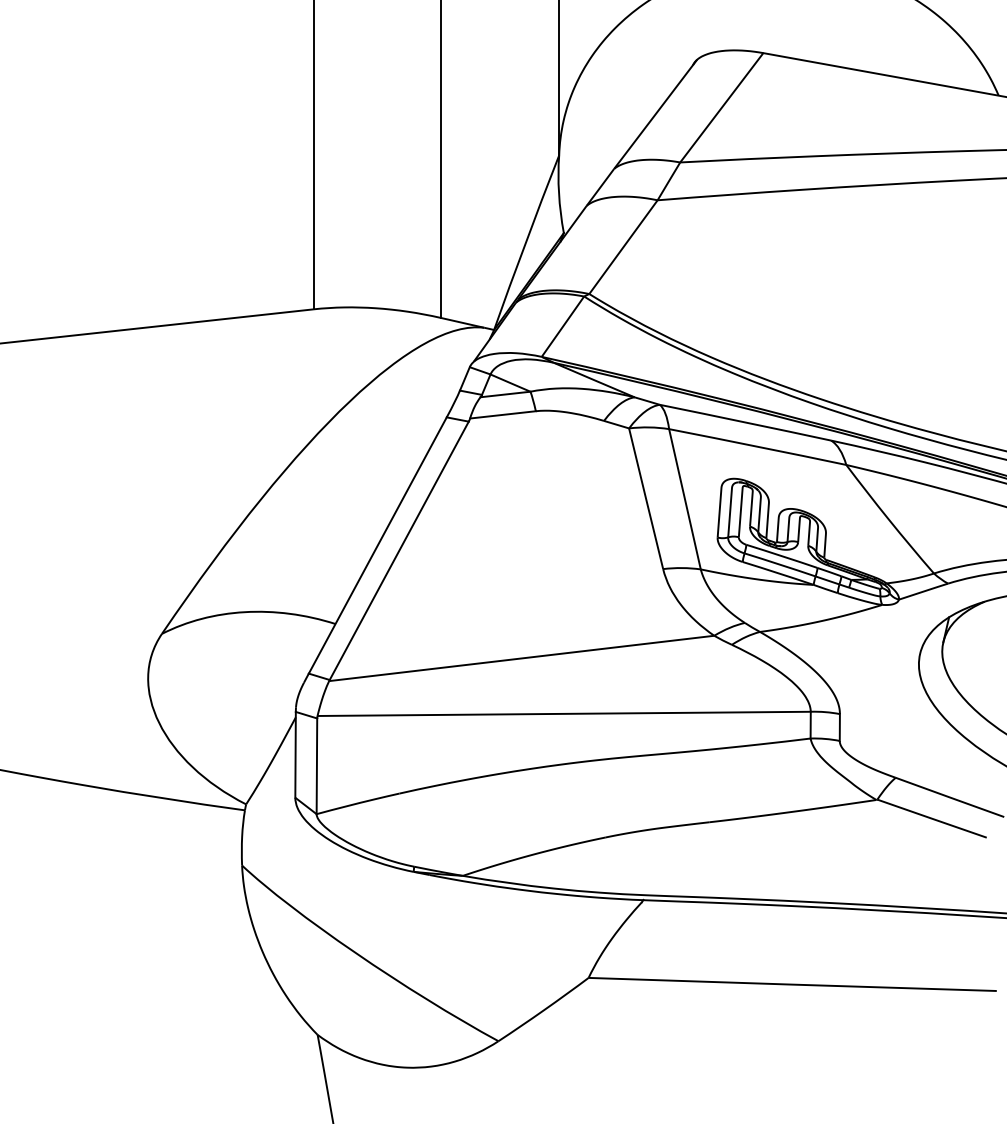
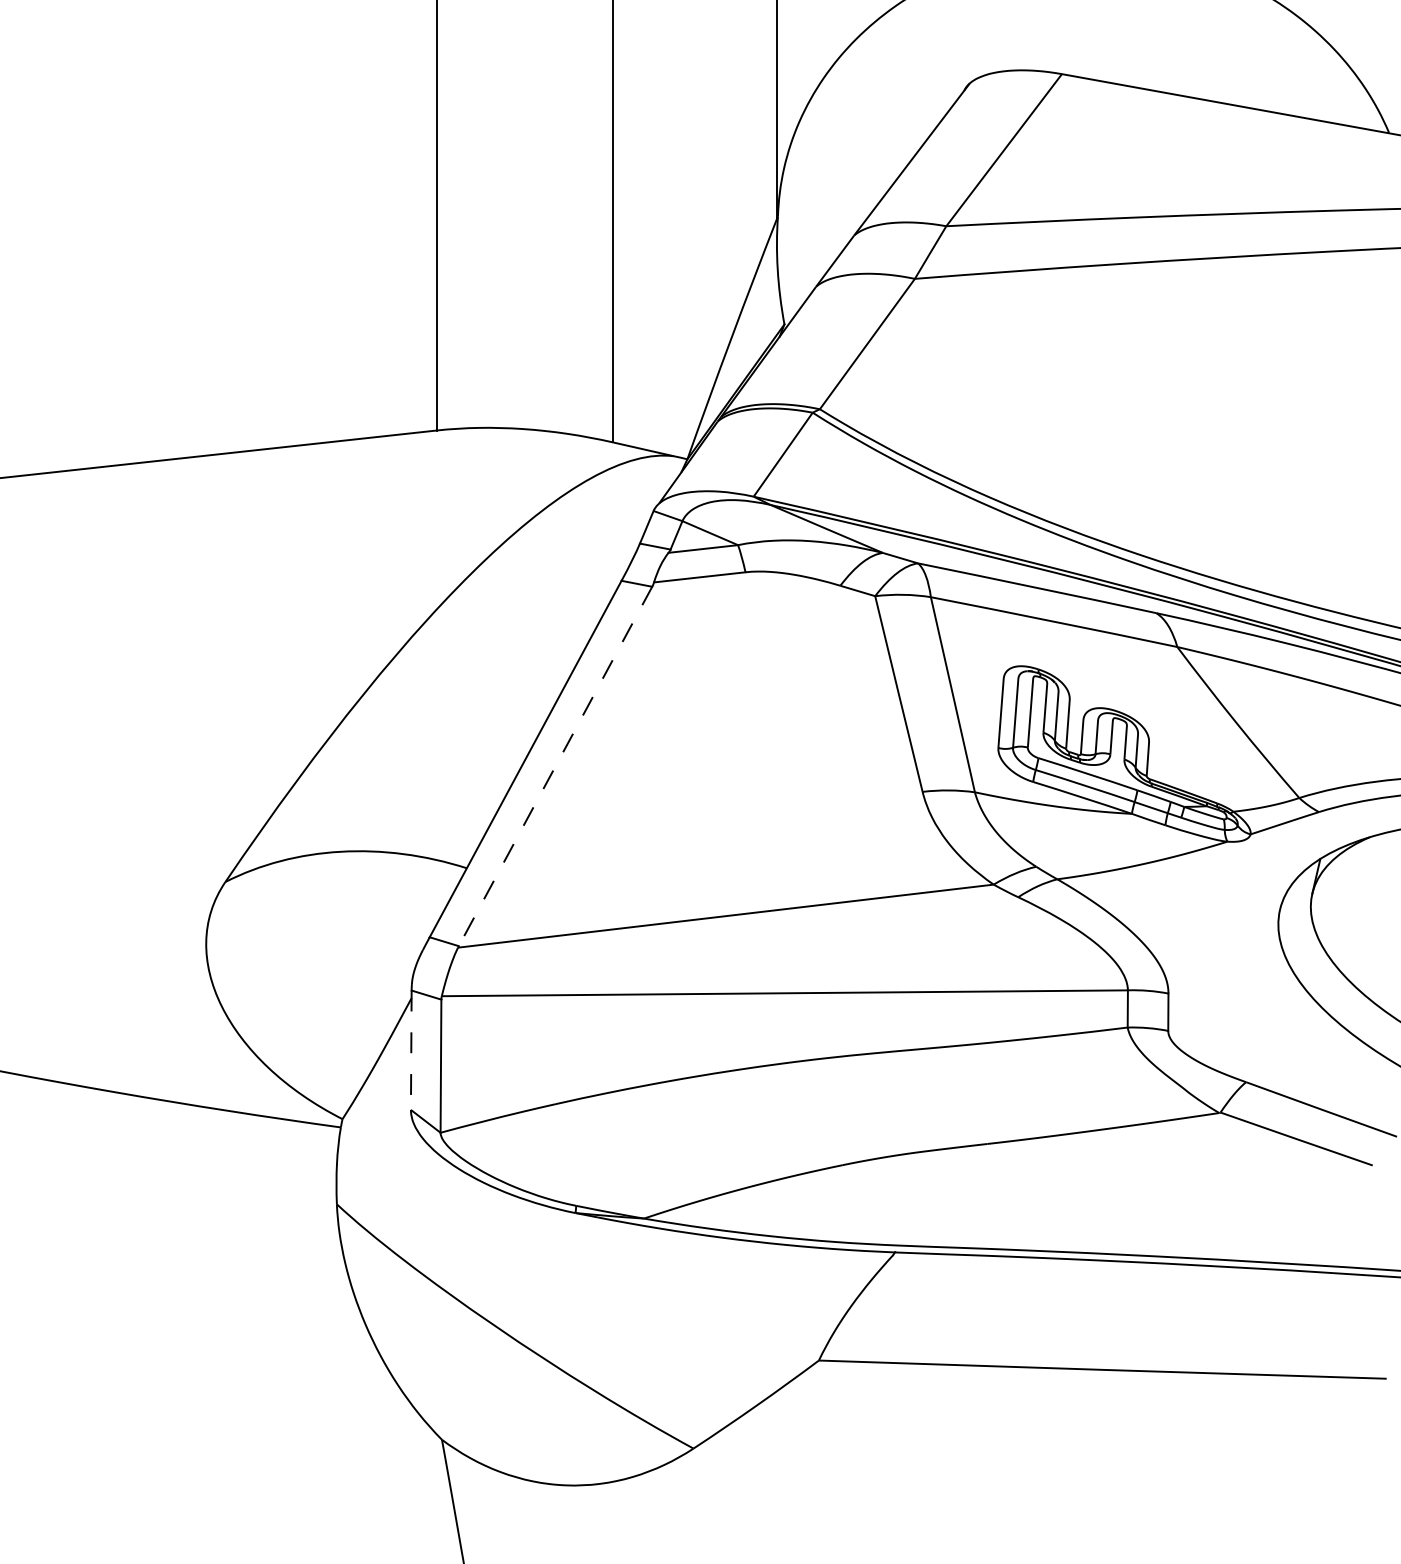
line: (399, 550) -> (555, 766), solid -> dashed
line: (295, 755) -> (411, 1050), solid -> dashed

